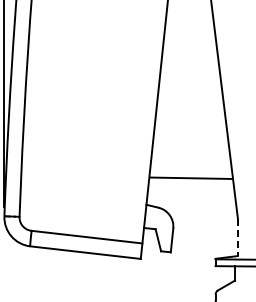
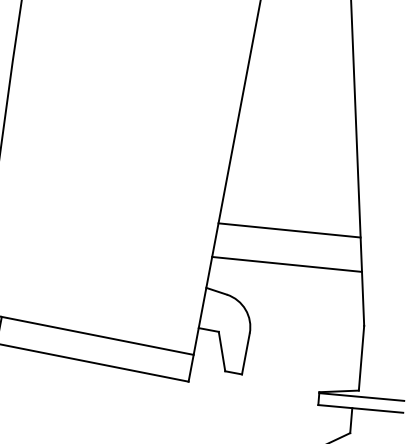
line: (190, 177) -> (288, 229), moved
line: (191, 187) -> (287, 264), added
line: (237, 237) -> (360, 358), dashed -> solid

